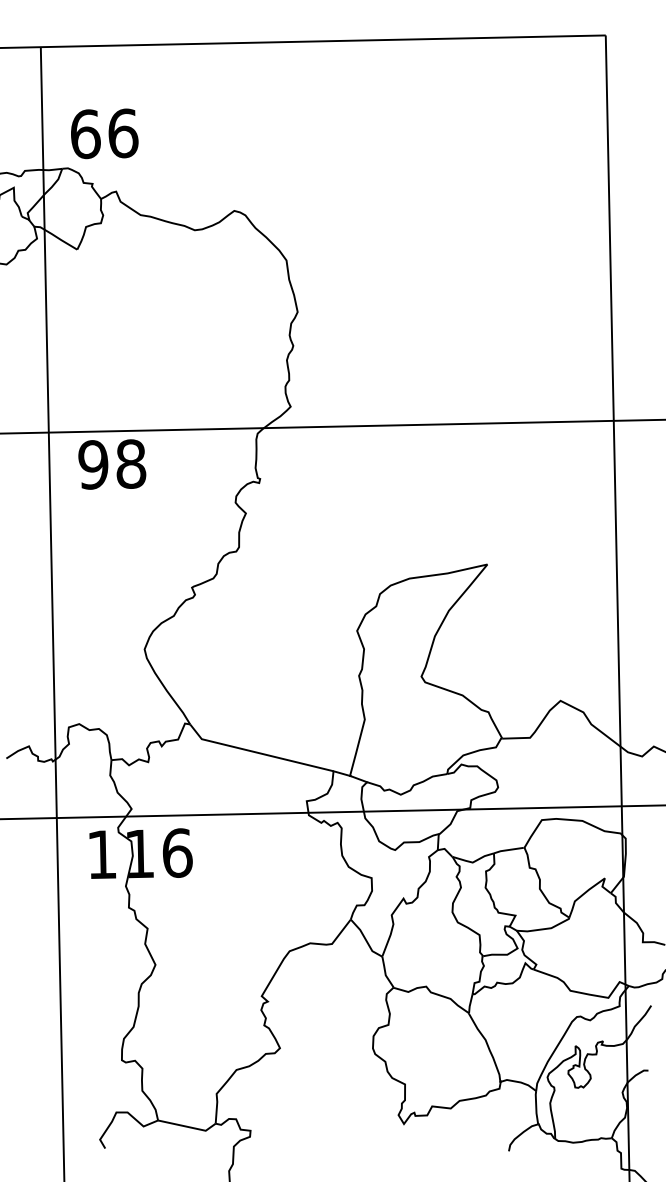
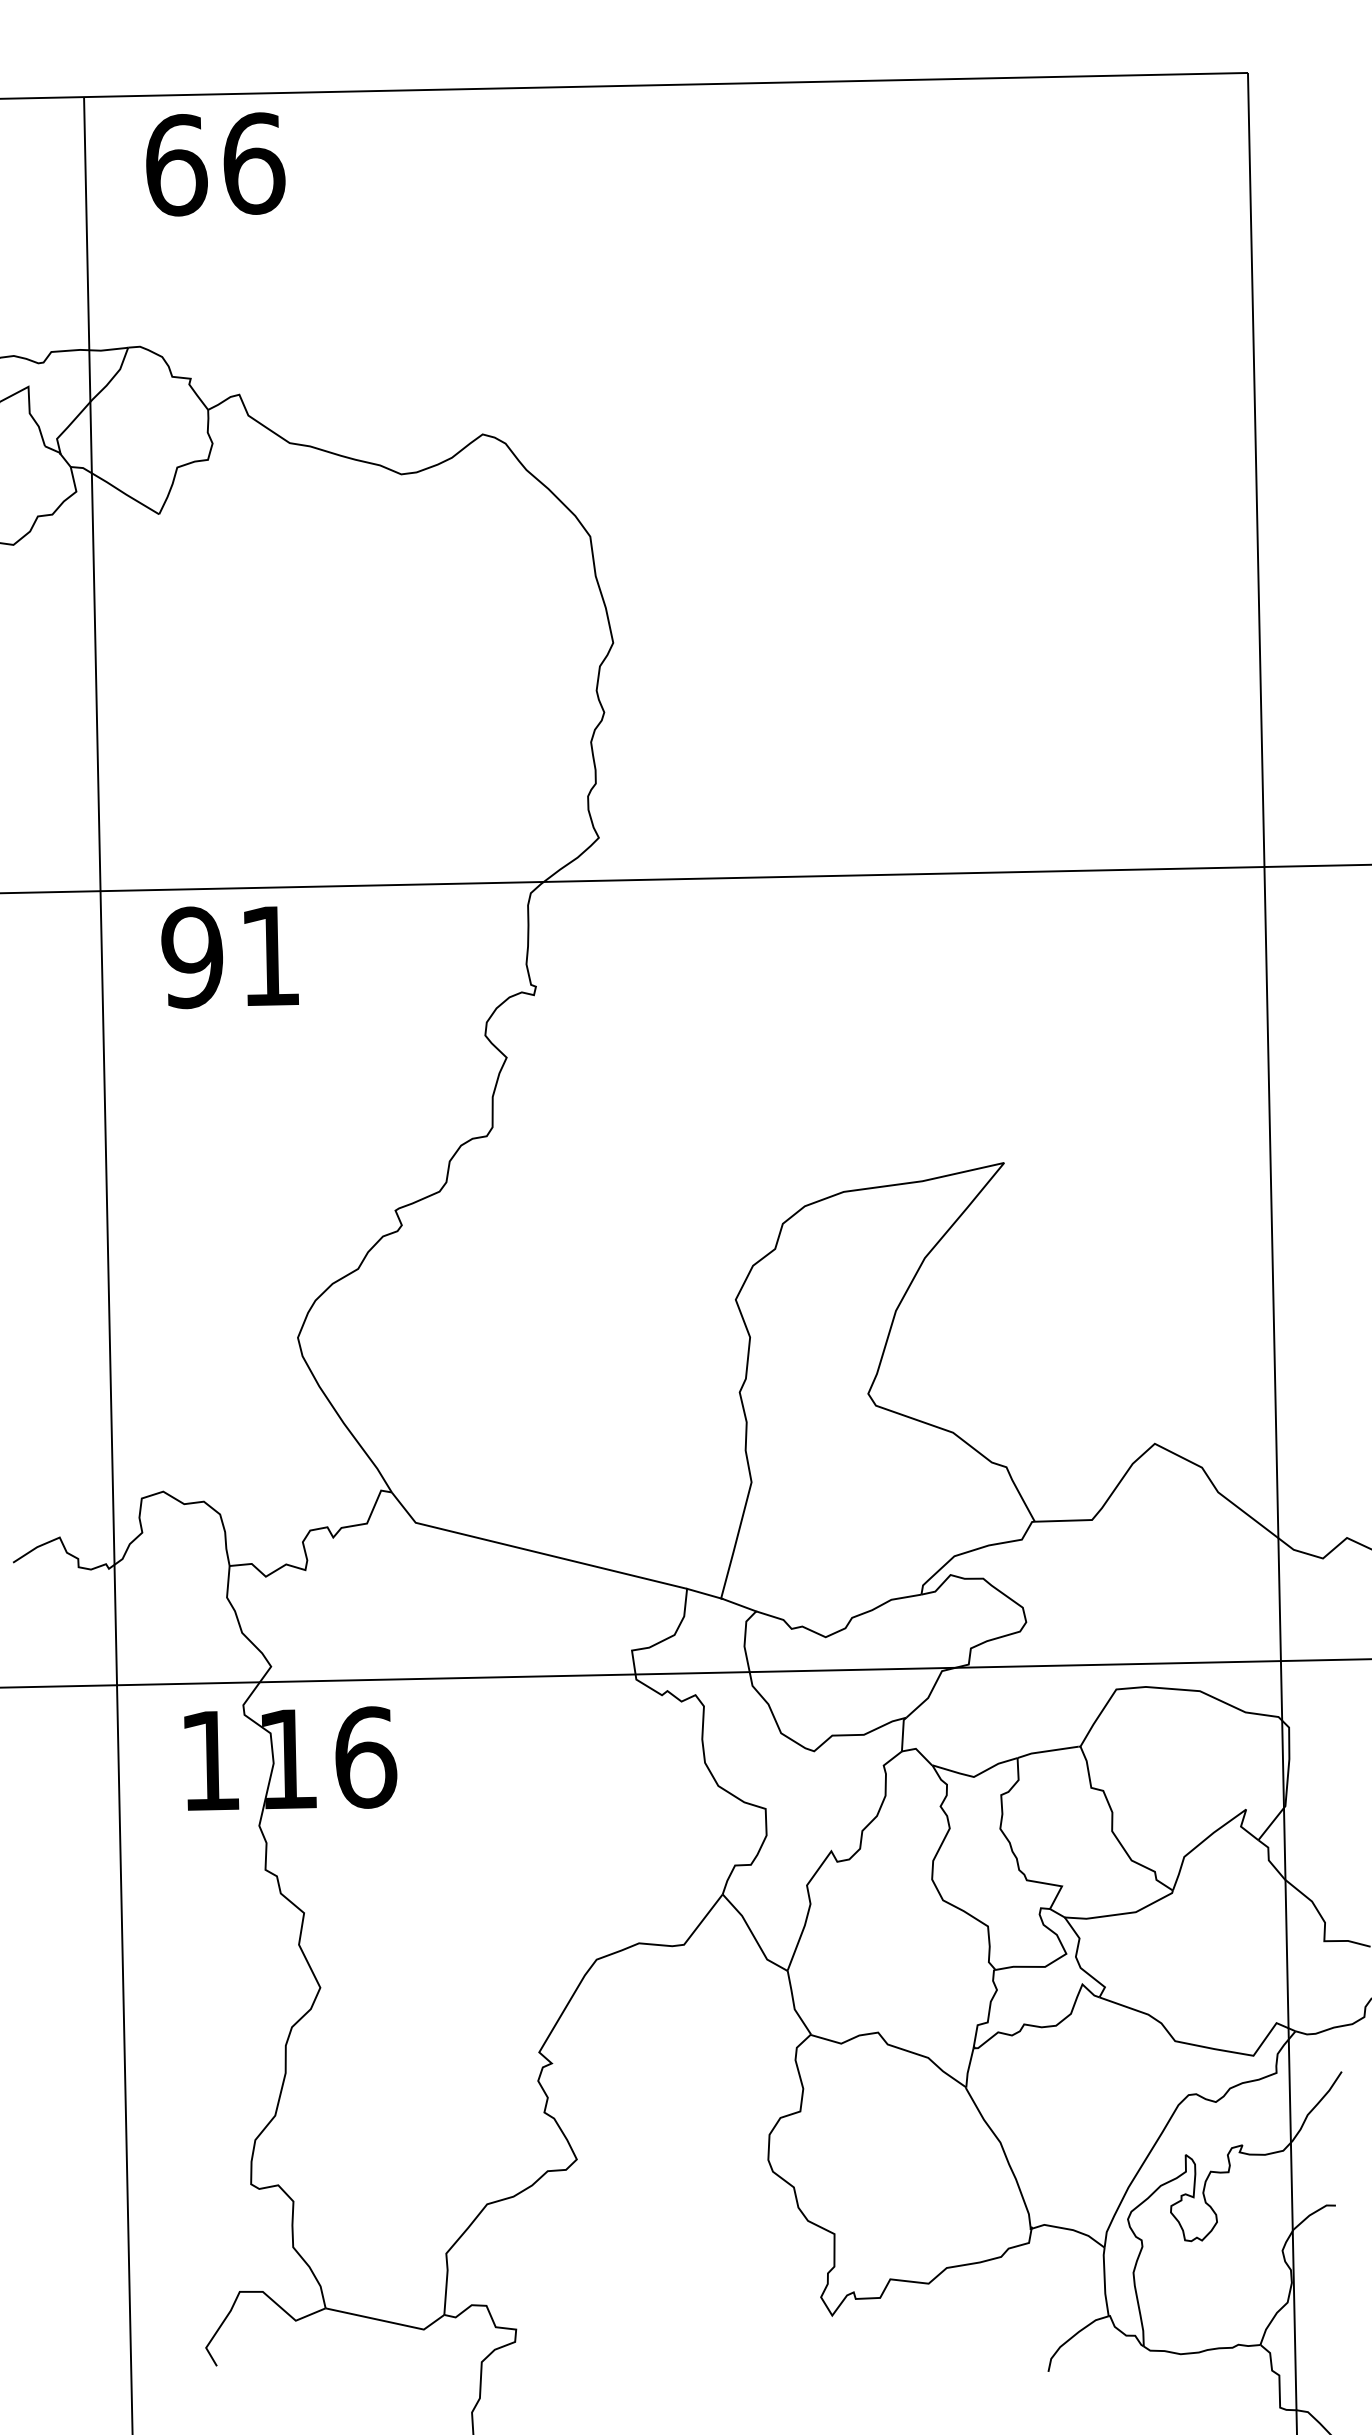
text: (104, 133) -> (215, 163), moved
text: (131, 463) -> (270, 954), 98 -> 91

